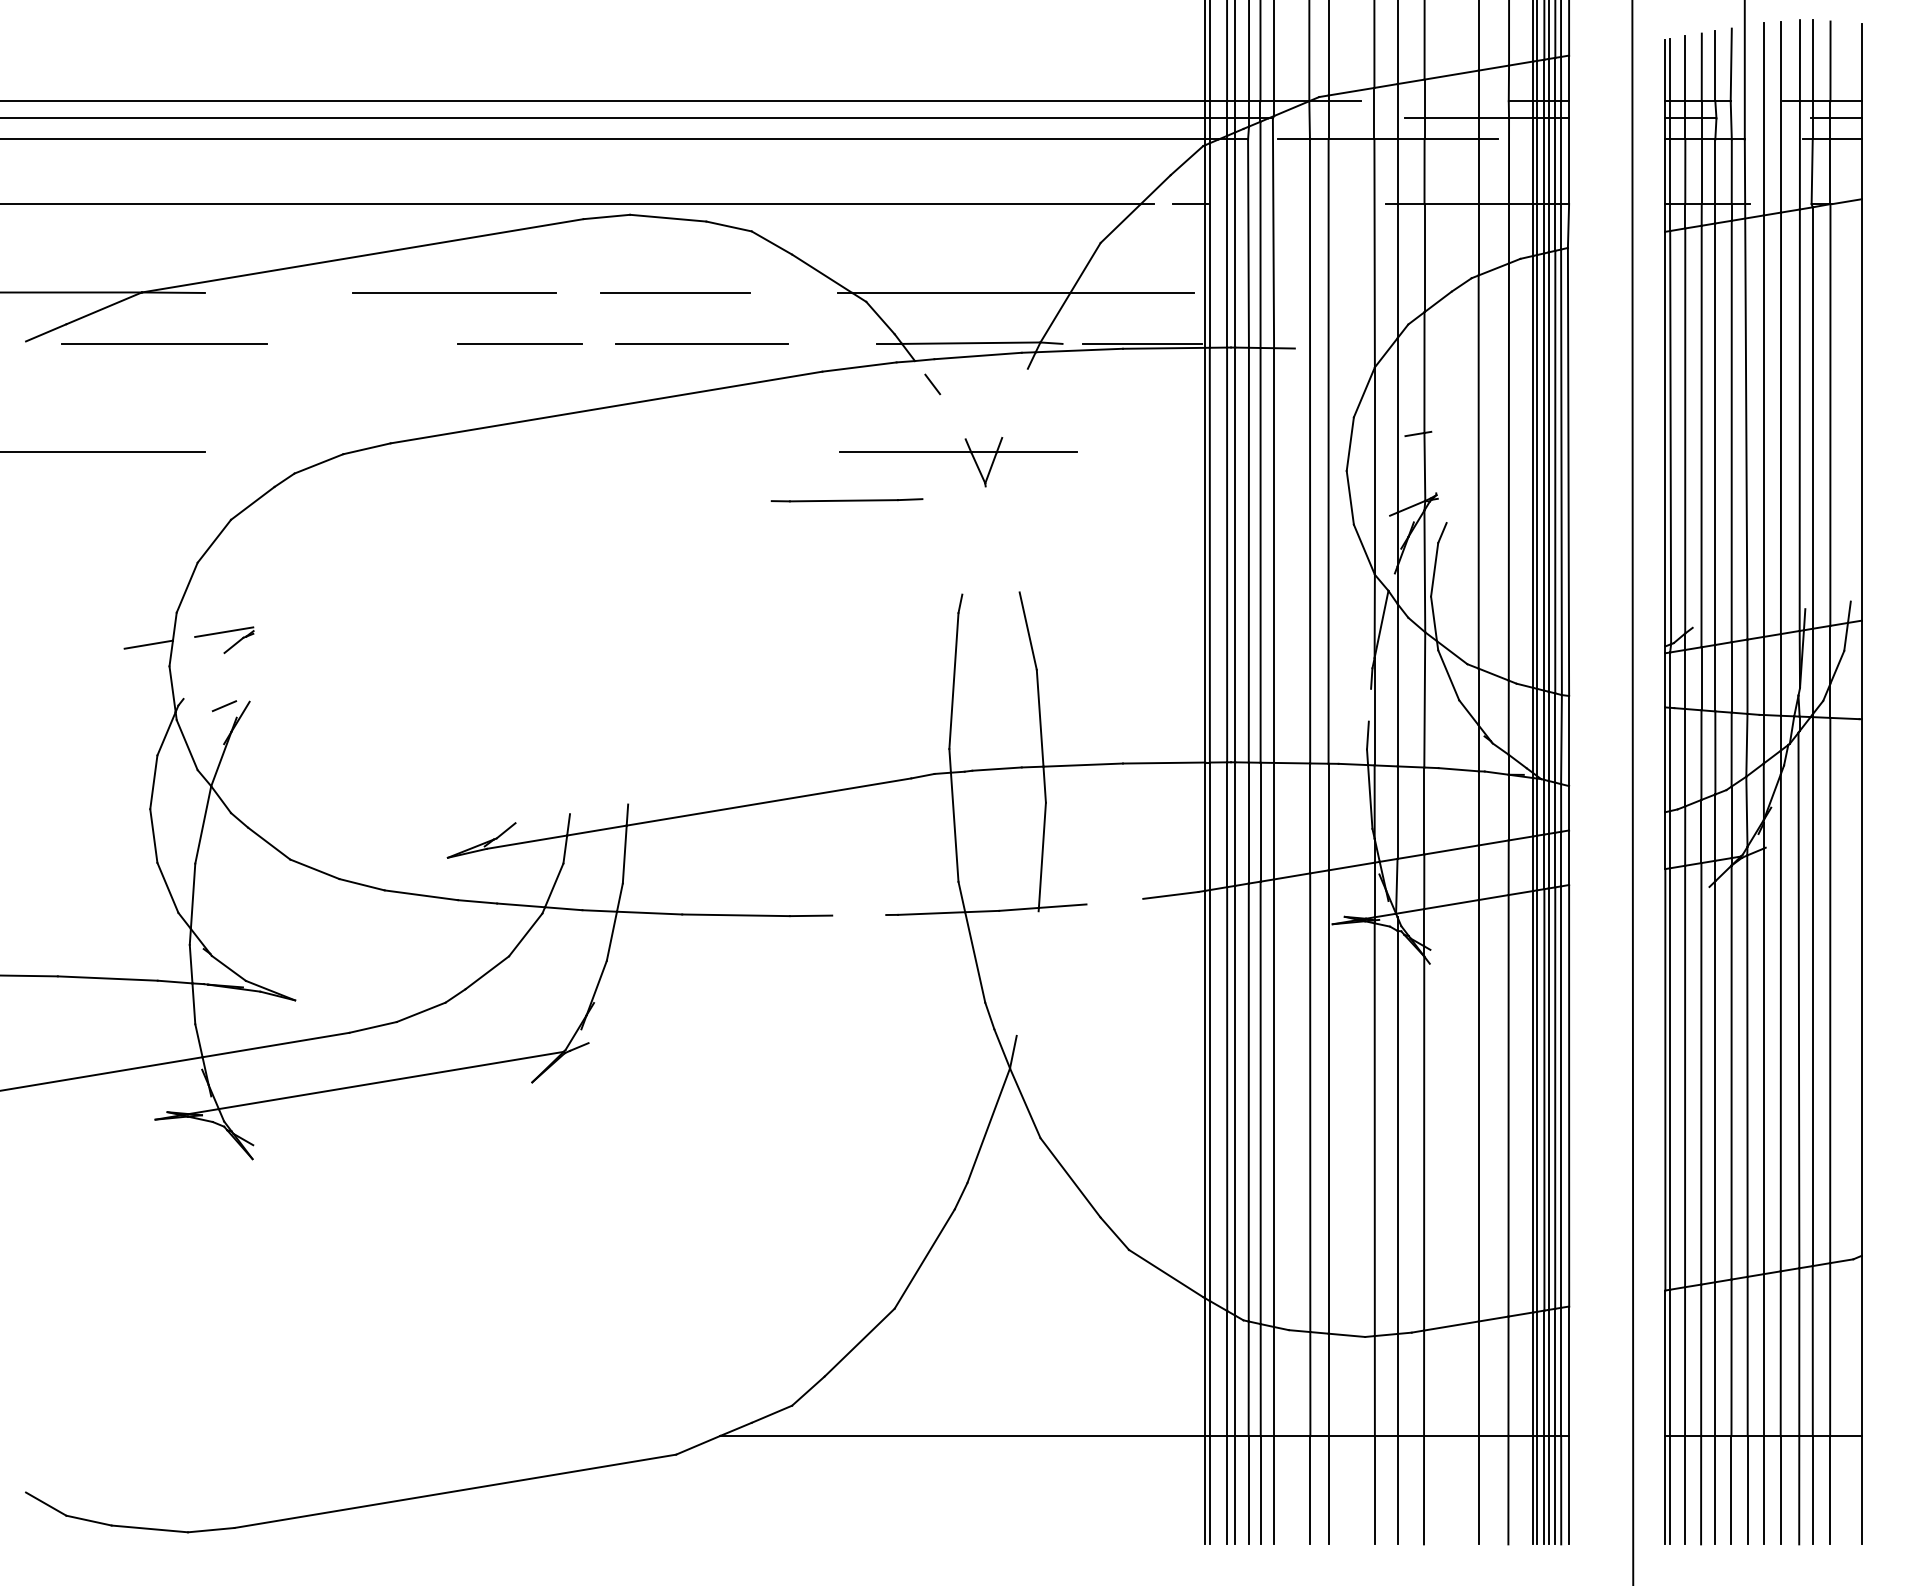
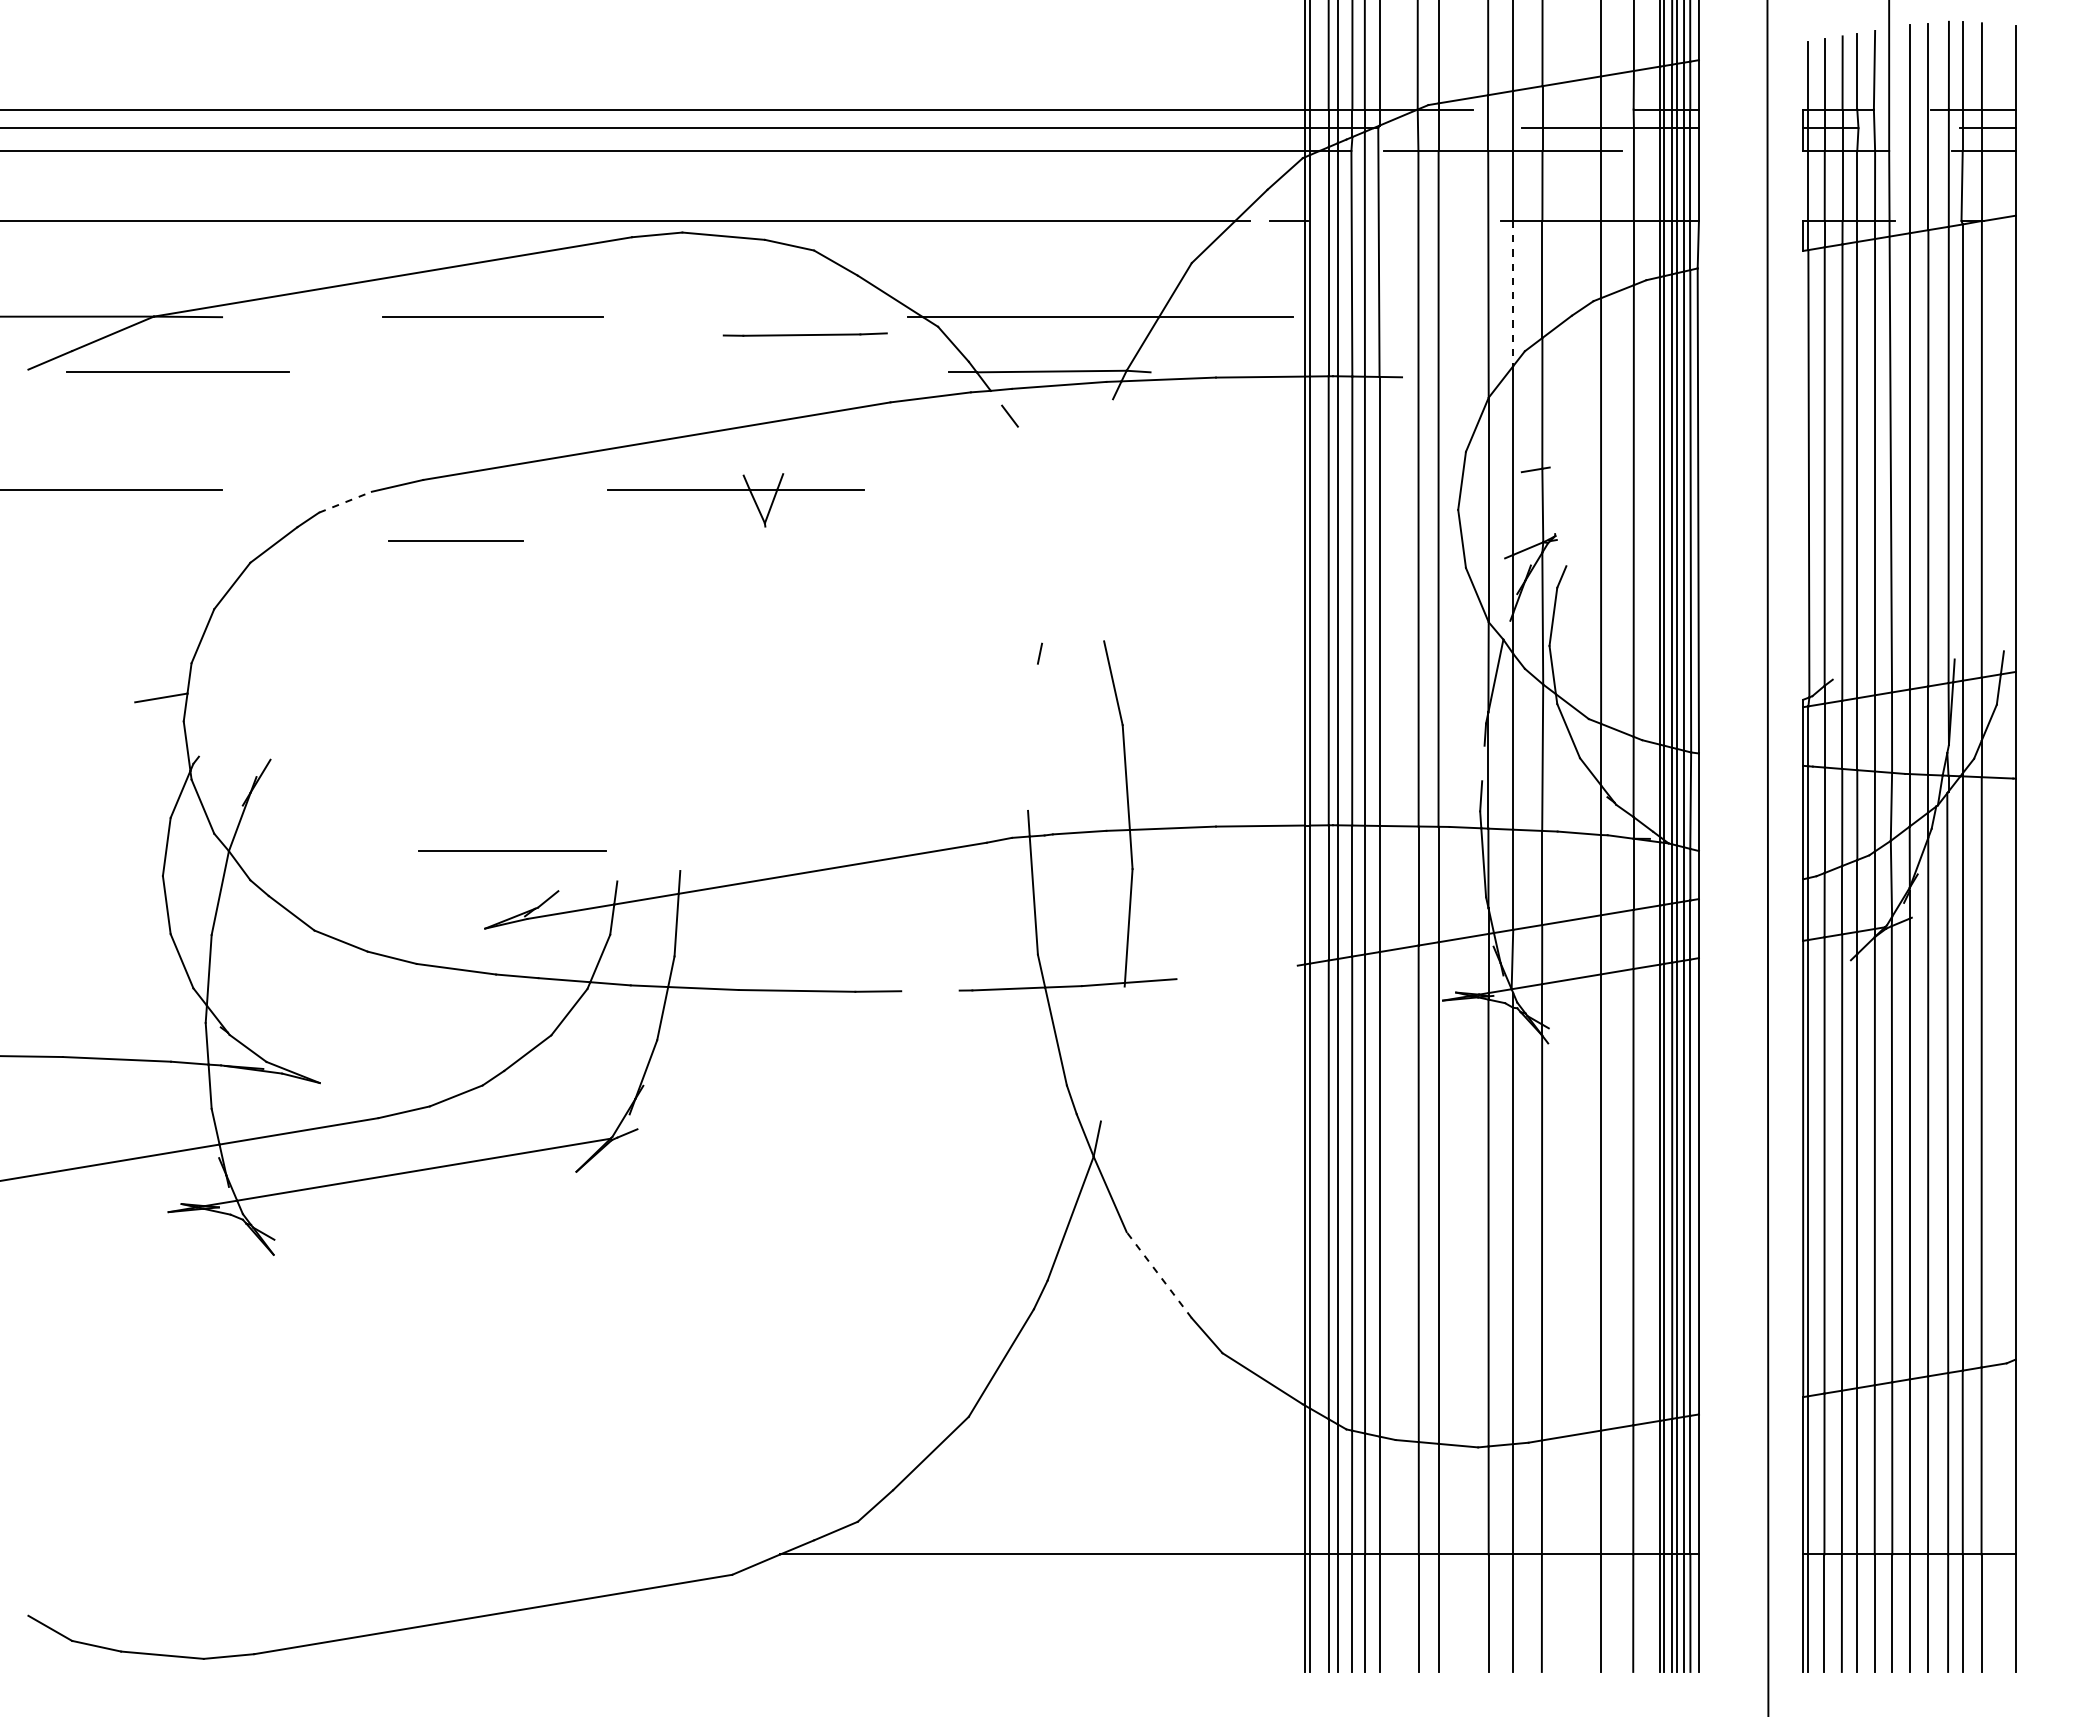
line: (1665, 69) -> (1803, 75), removed
line: (1665, 171) -> (1803, 185), removed
line: (1397, 271) -> (1513, 293), solid -> dashed
line: (675, 292) -> (731, 316), removed
line: (519, 343) -> (455, 540), moved
line: (702, 343) -> (512, 850), moved
line: (1141, 344) -> (1236, 372), removed
line: (1665, 438) -> (1803, 474), removed
part: (958, 453) -> (735, 490), moved
line: (318, 464) -> (345, 502), solid -> dashed
line: (846, 500) -> (804, 334), moved
part: (223, 633) -> (242, 685), removed
line: (953, 680) -> (1032, 736), removed
line: (223, 706) -> (242, 764), removed
line: (1170, 895) -> (1267, 969), removed
line: (1070, 1178) -> (1159, 1275), solid -> dashed

